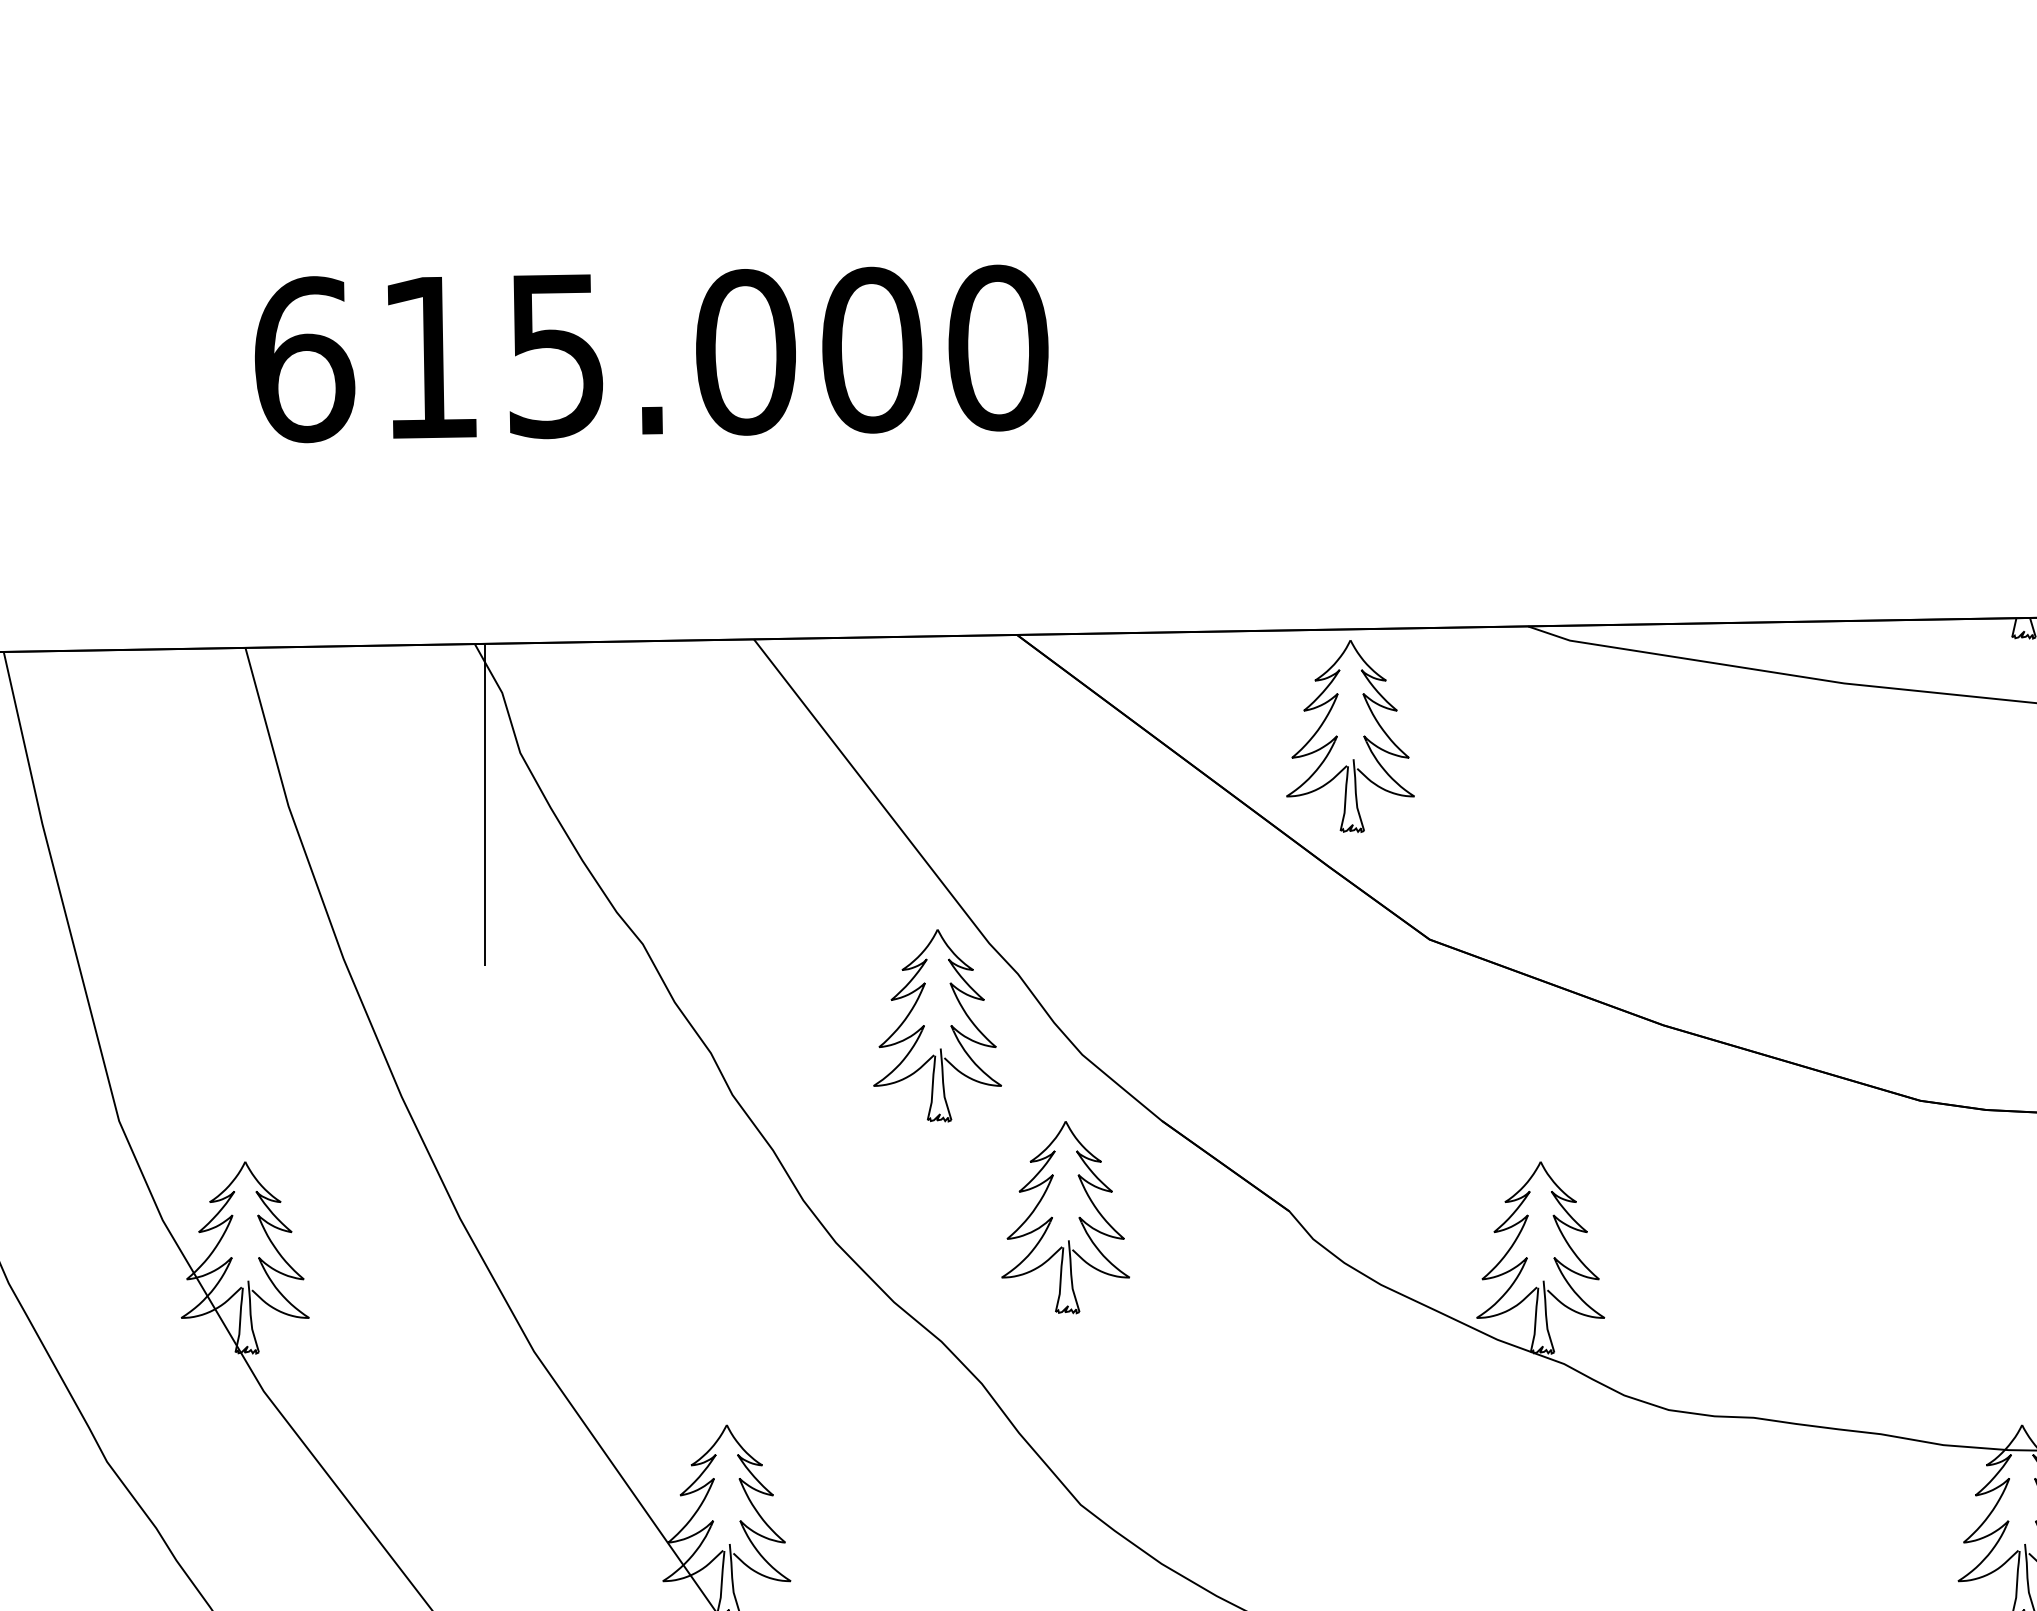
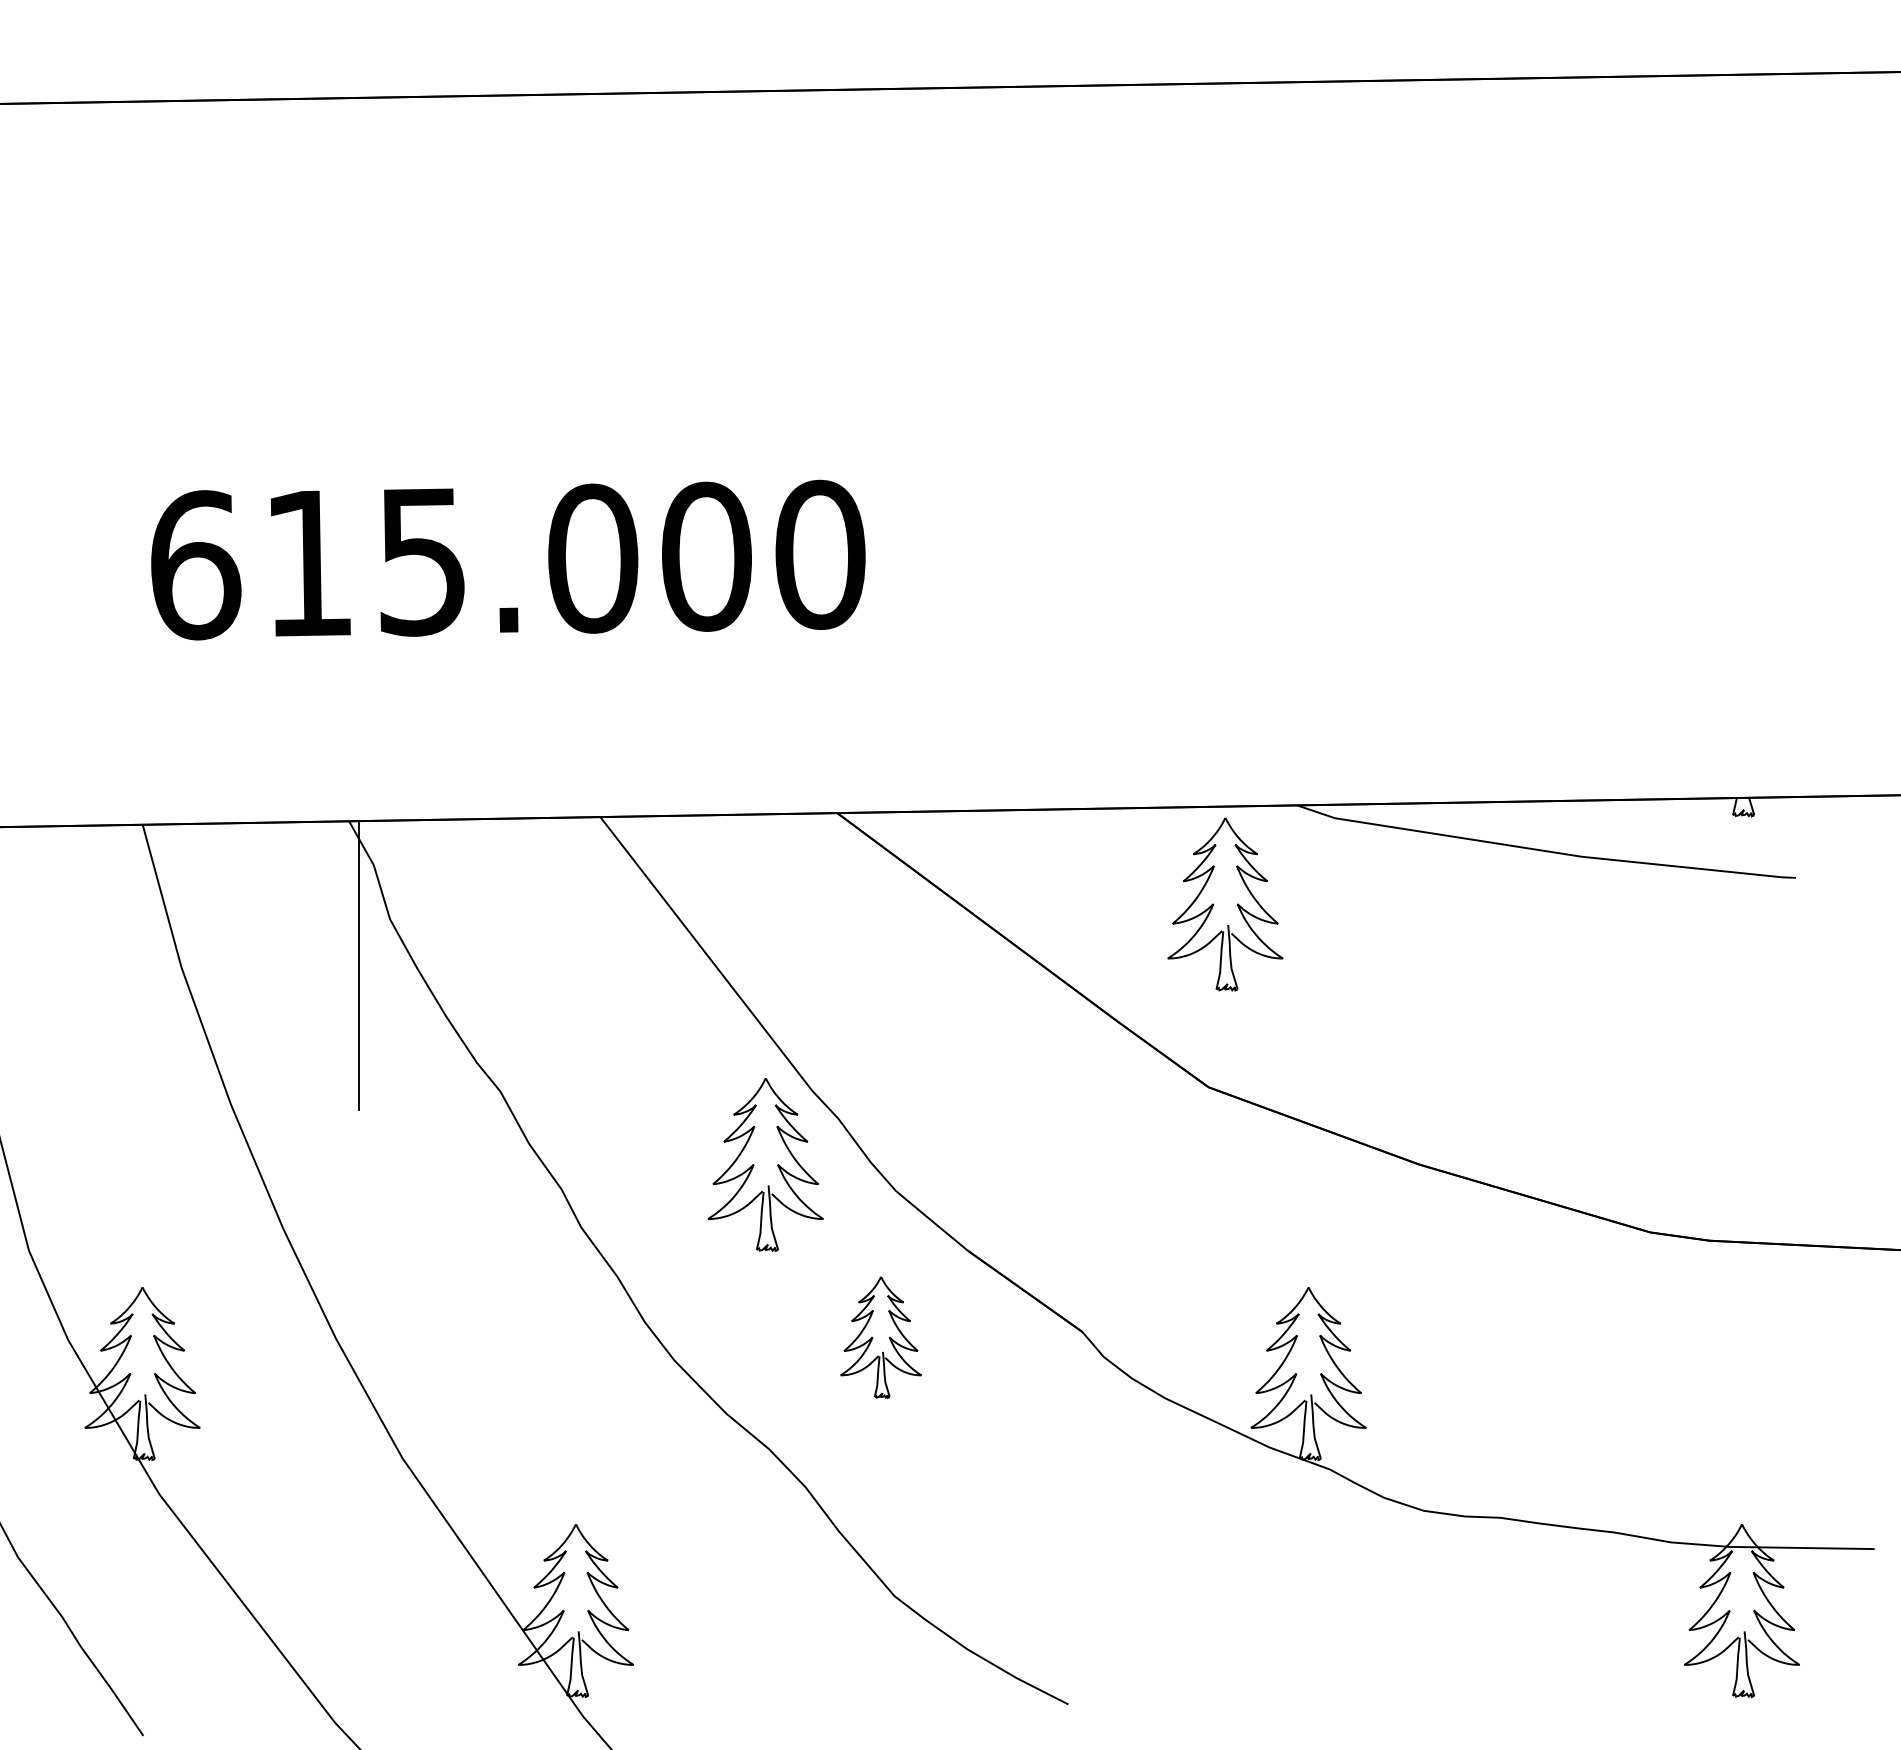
part: (1338, 736) -> (1214, 904), moved
part: (1065, 1217) -> (880, 1337), size x0.7

